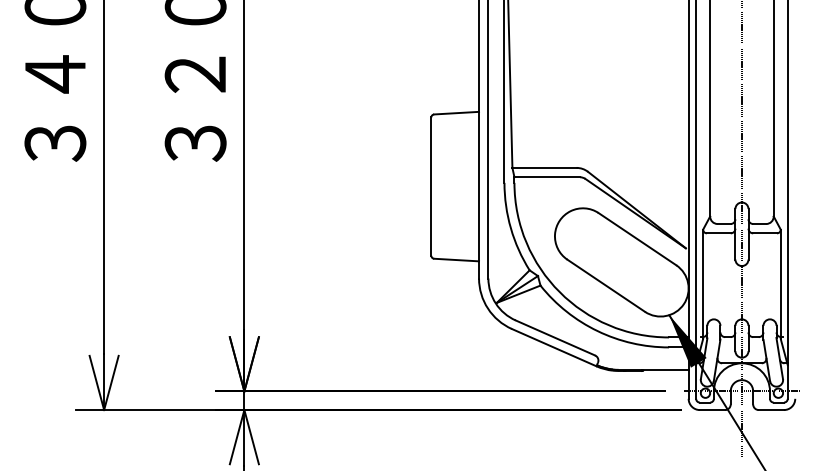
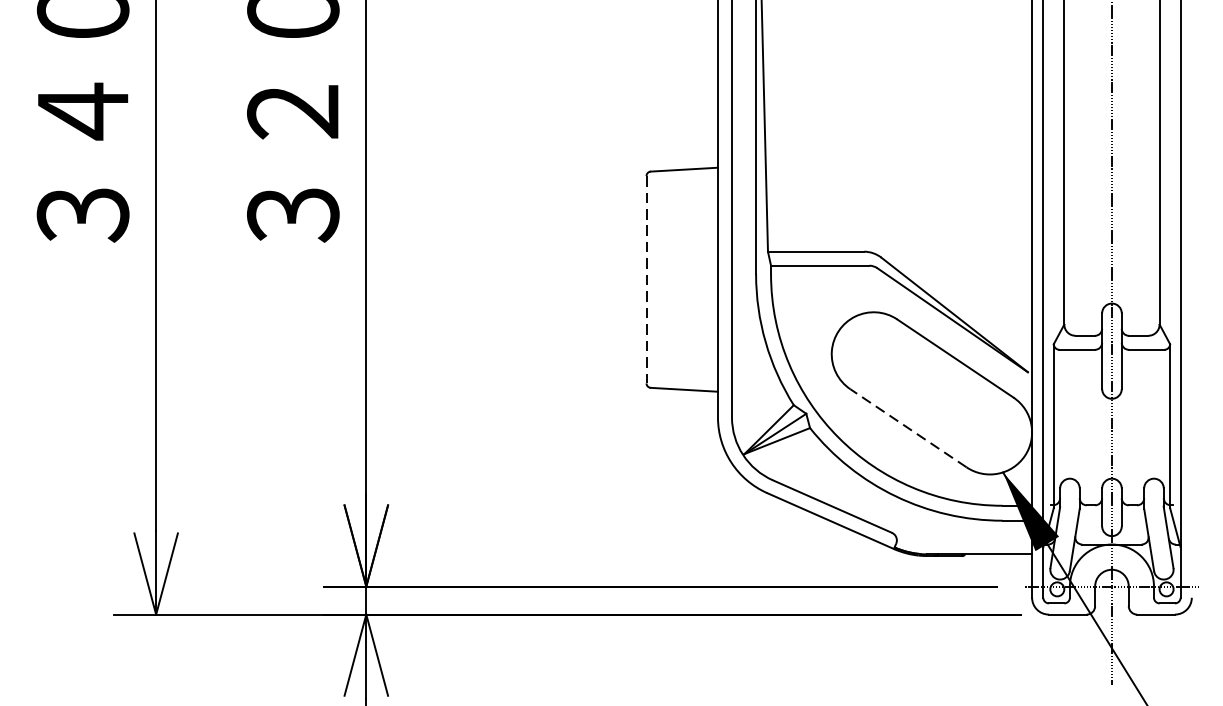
line: (431, 187) -> (646, 281), solid -> dashed
line: (606, 285) -> (908, 427), solid -> dashed

